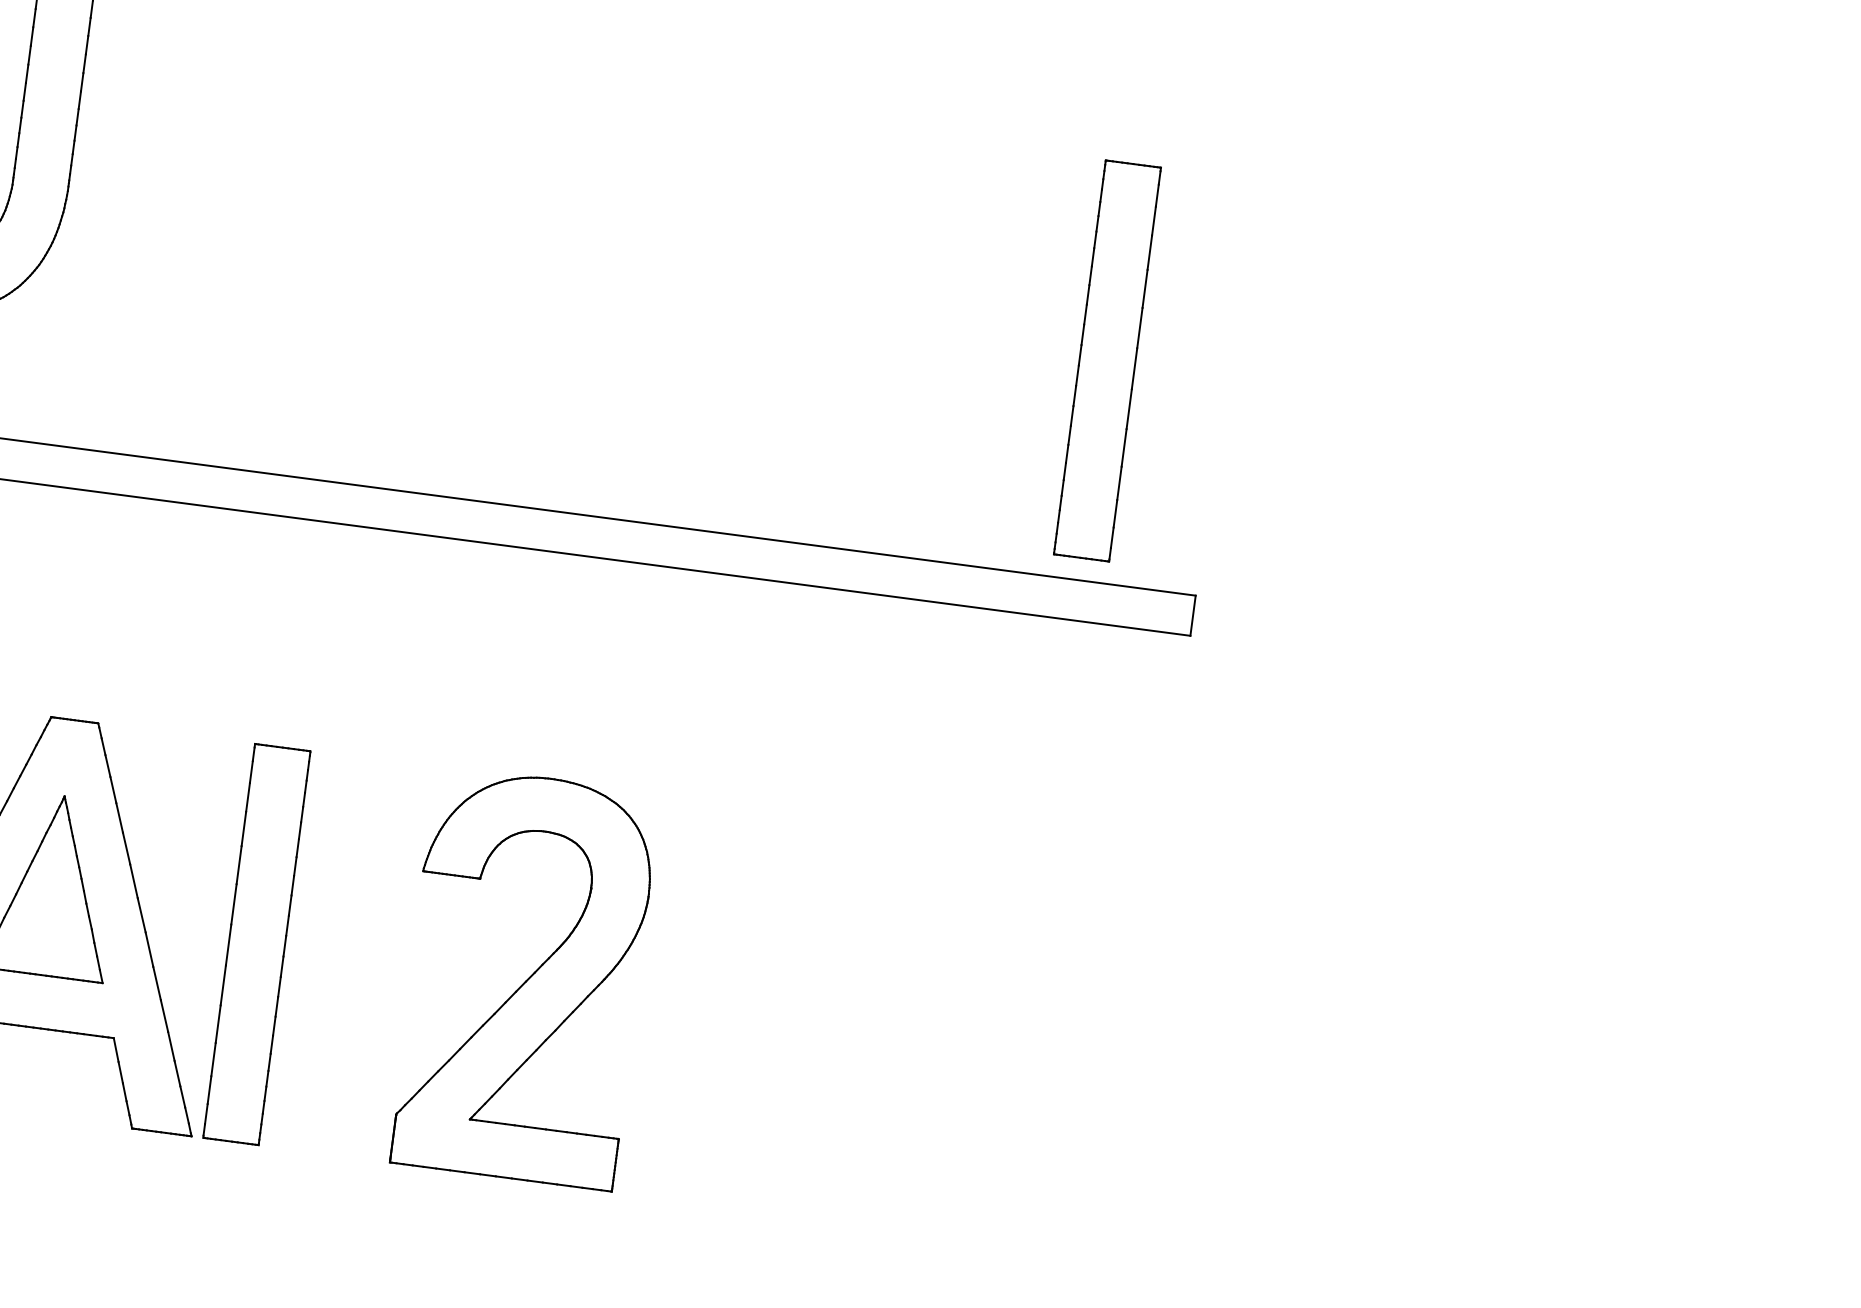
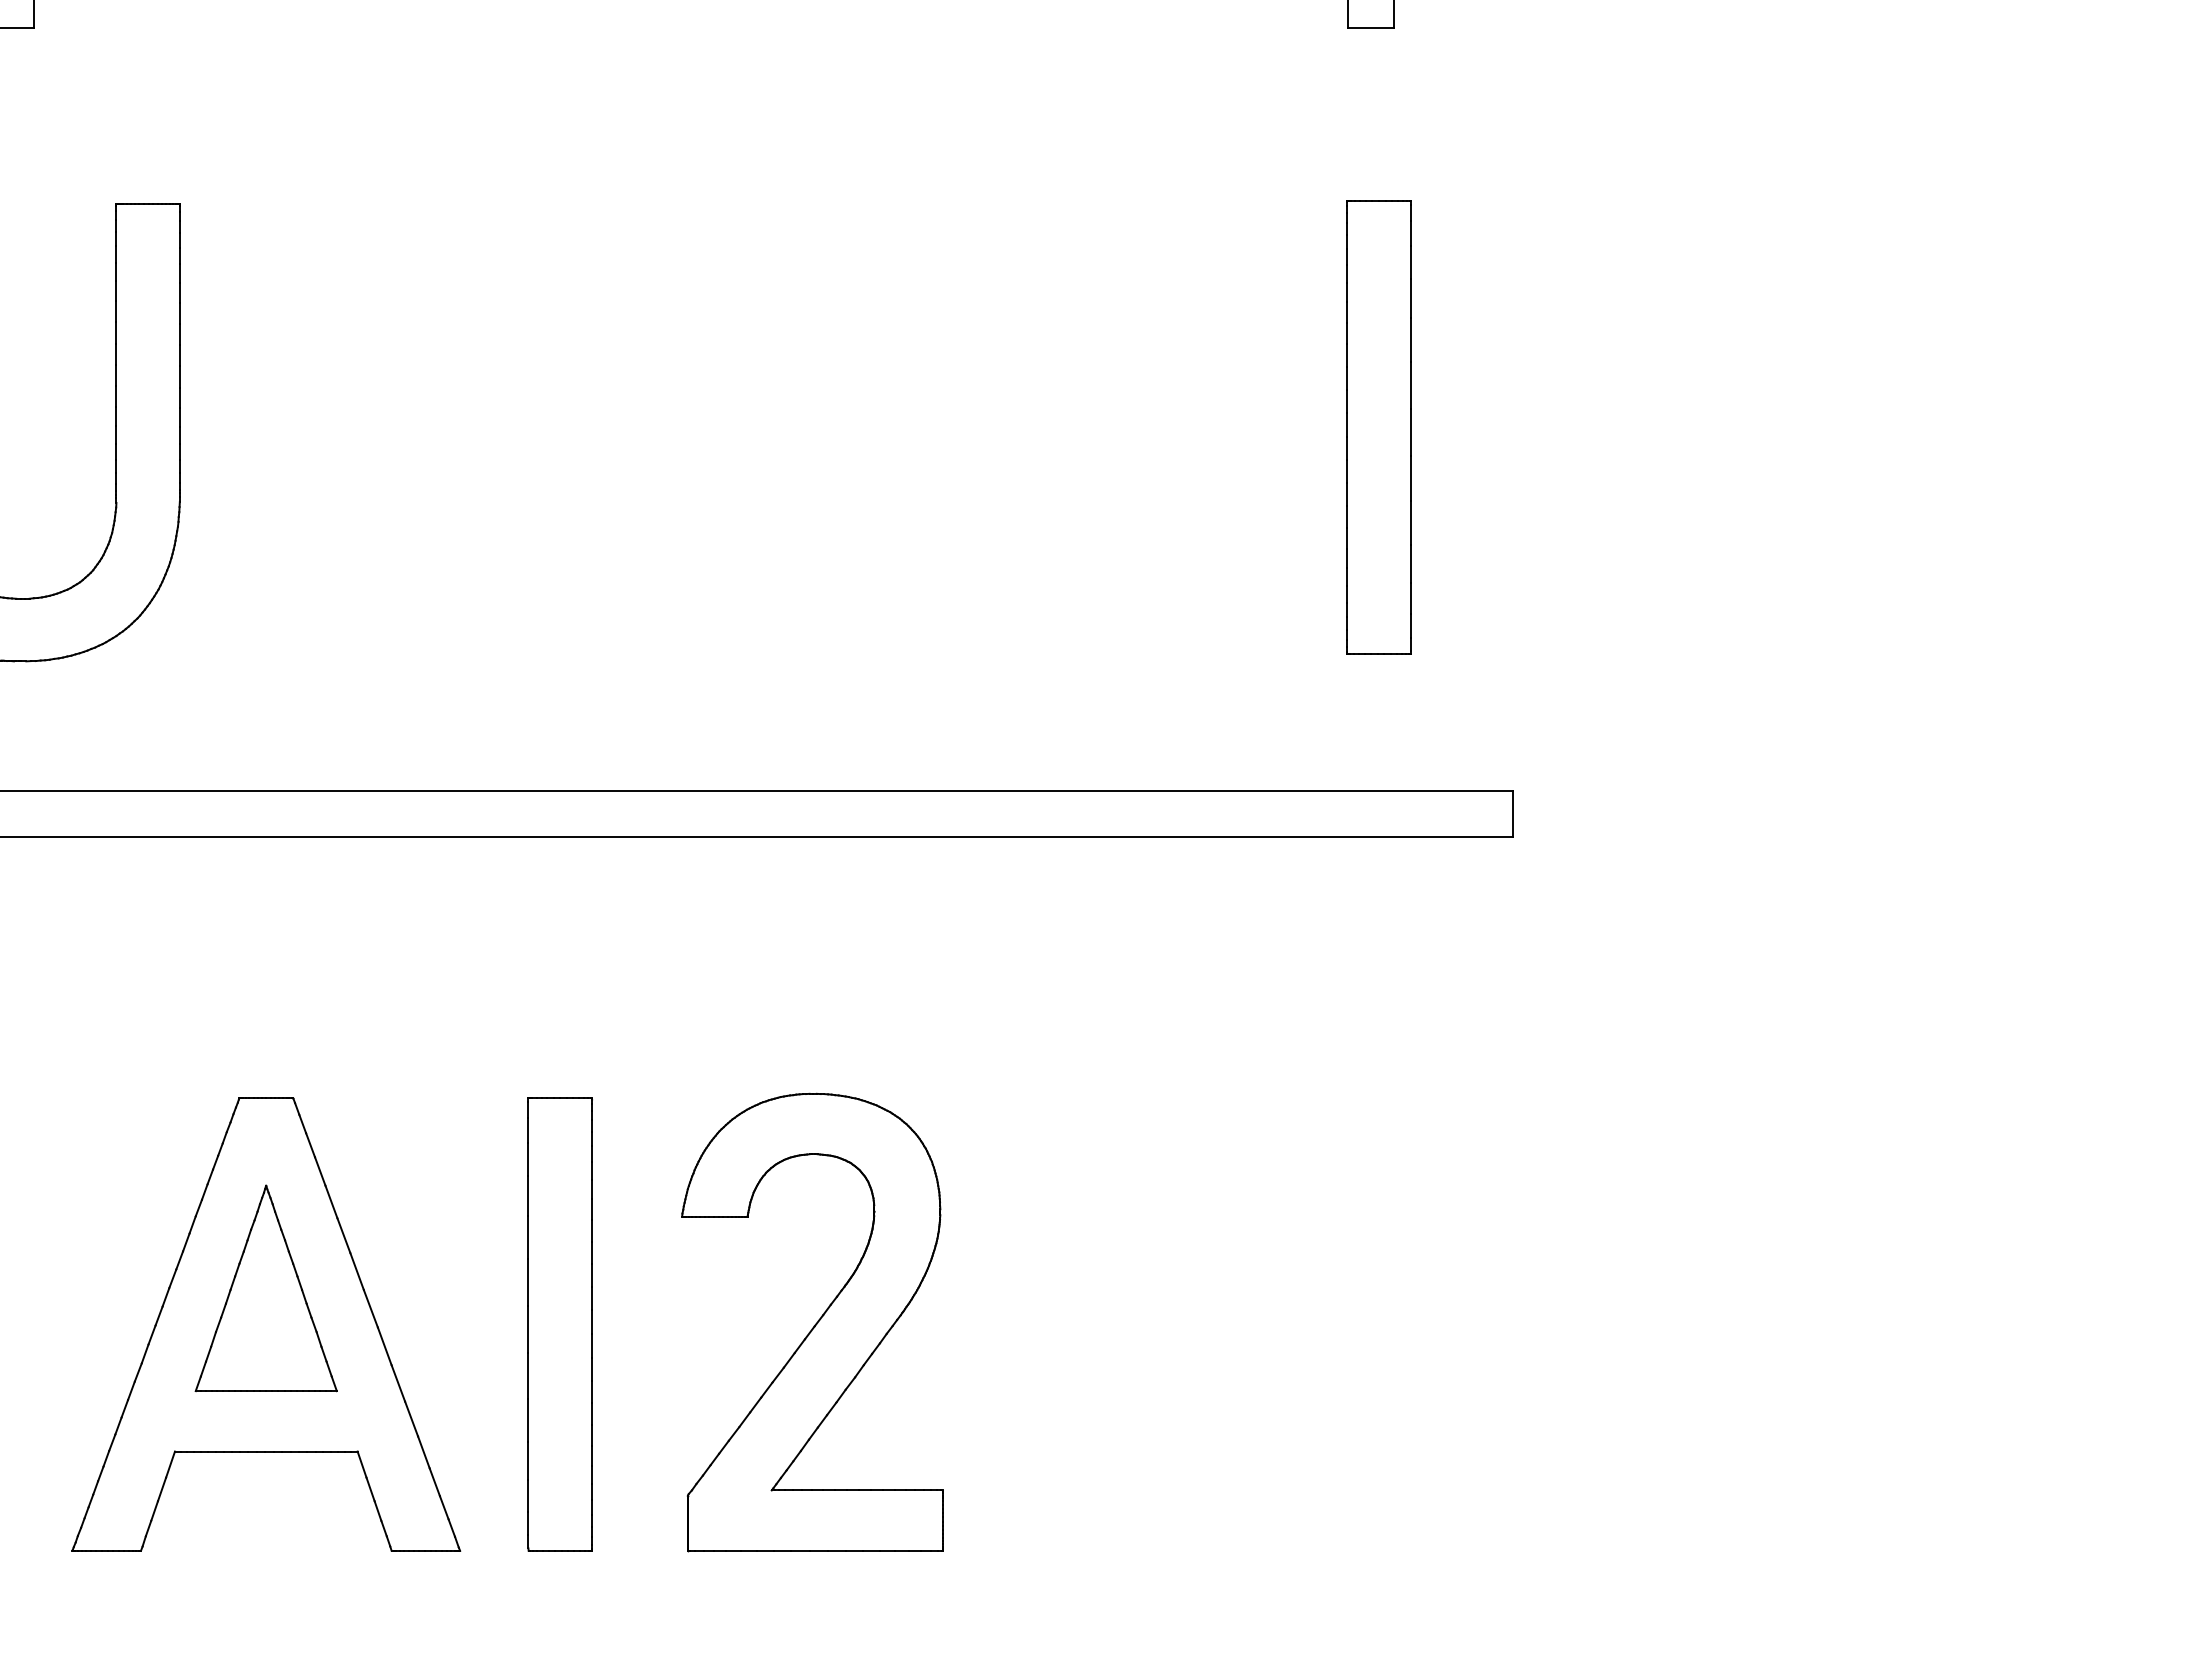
part: (1107, 361) -> (1378, 427), moved
part: (256, 944) -> (559, 1324), moved

